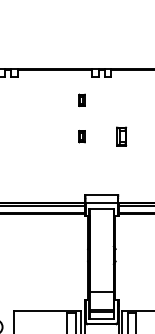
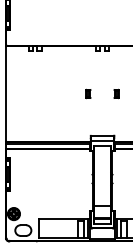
part: (82, 99) -> (88, 67), removed
part: (121, 135) -> (116, 93), size x0.62

